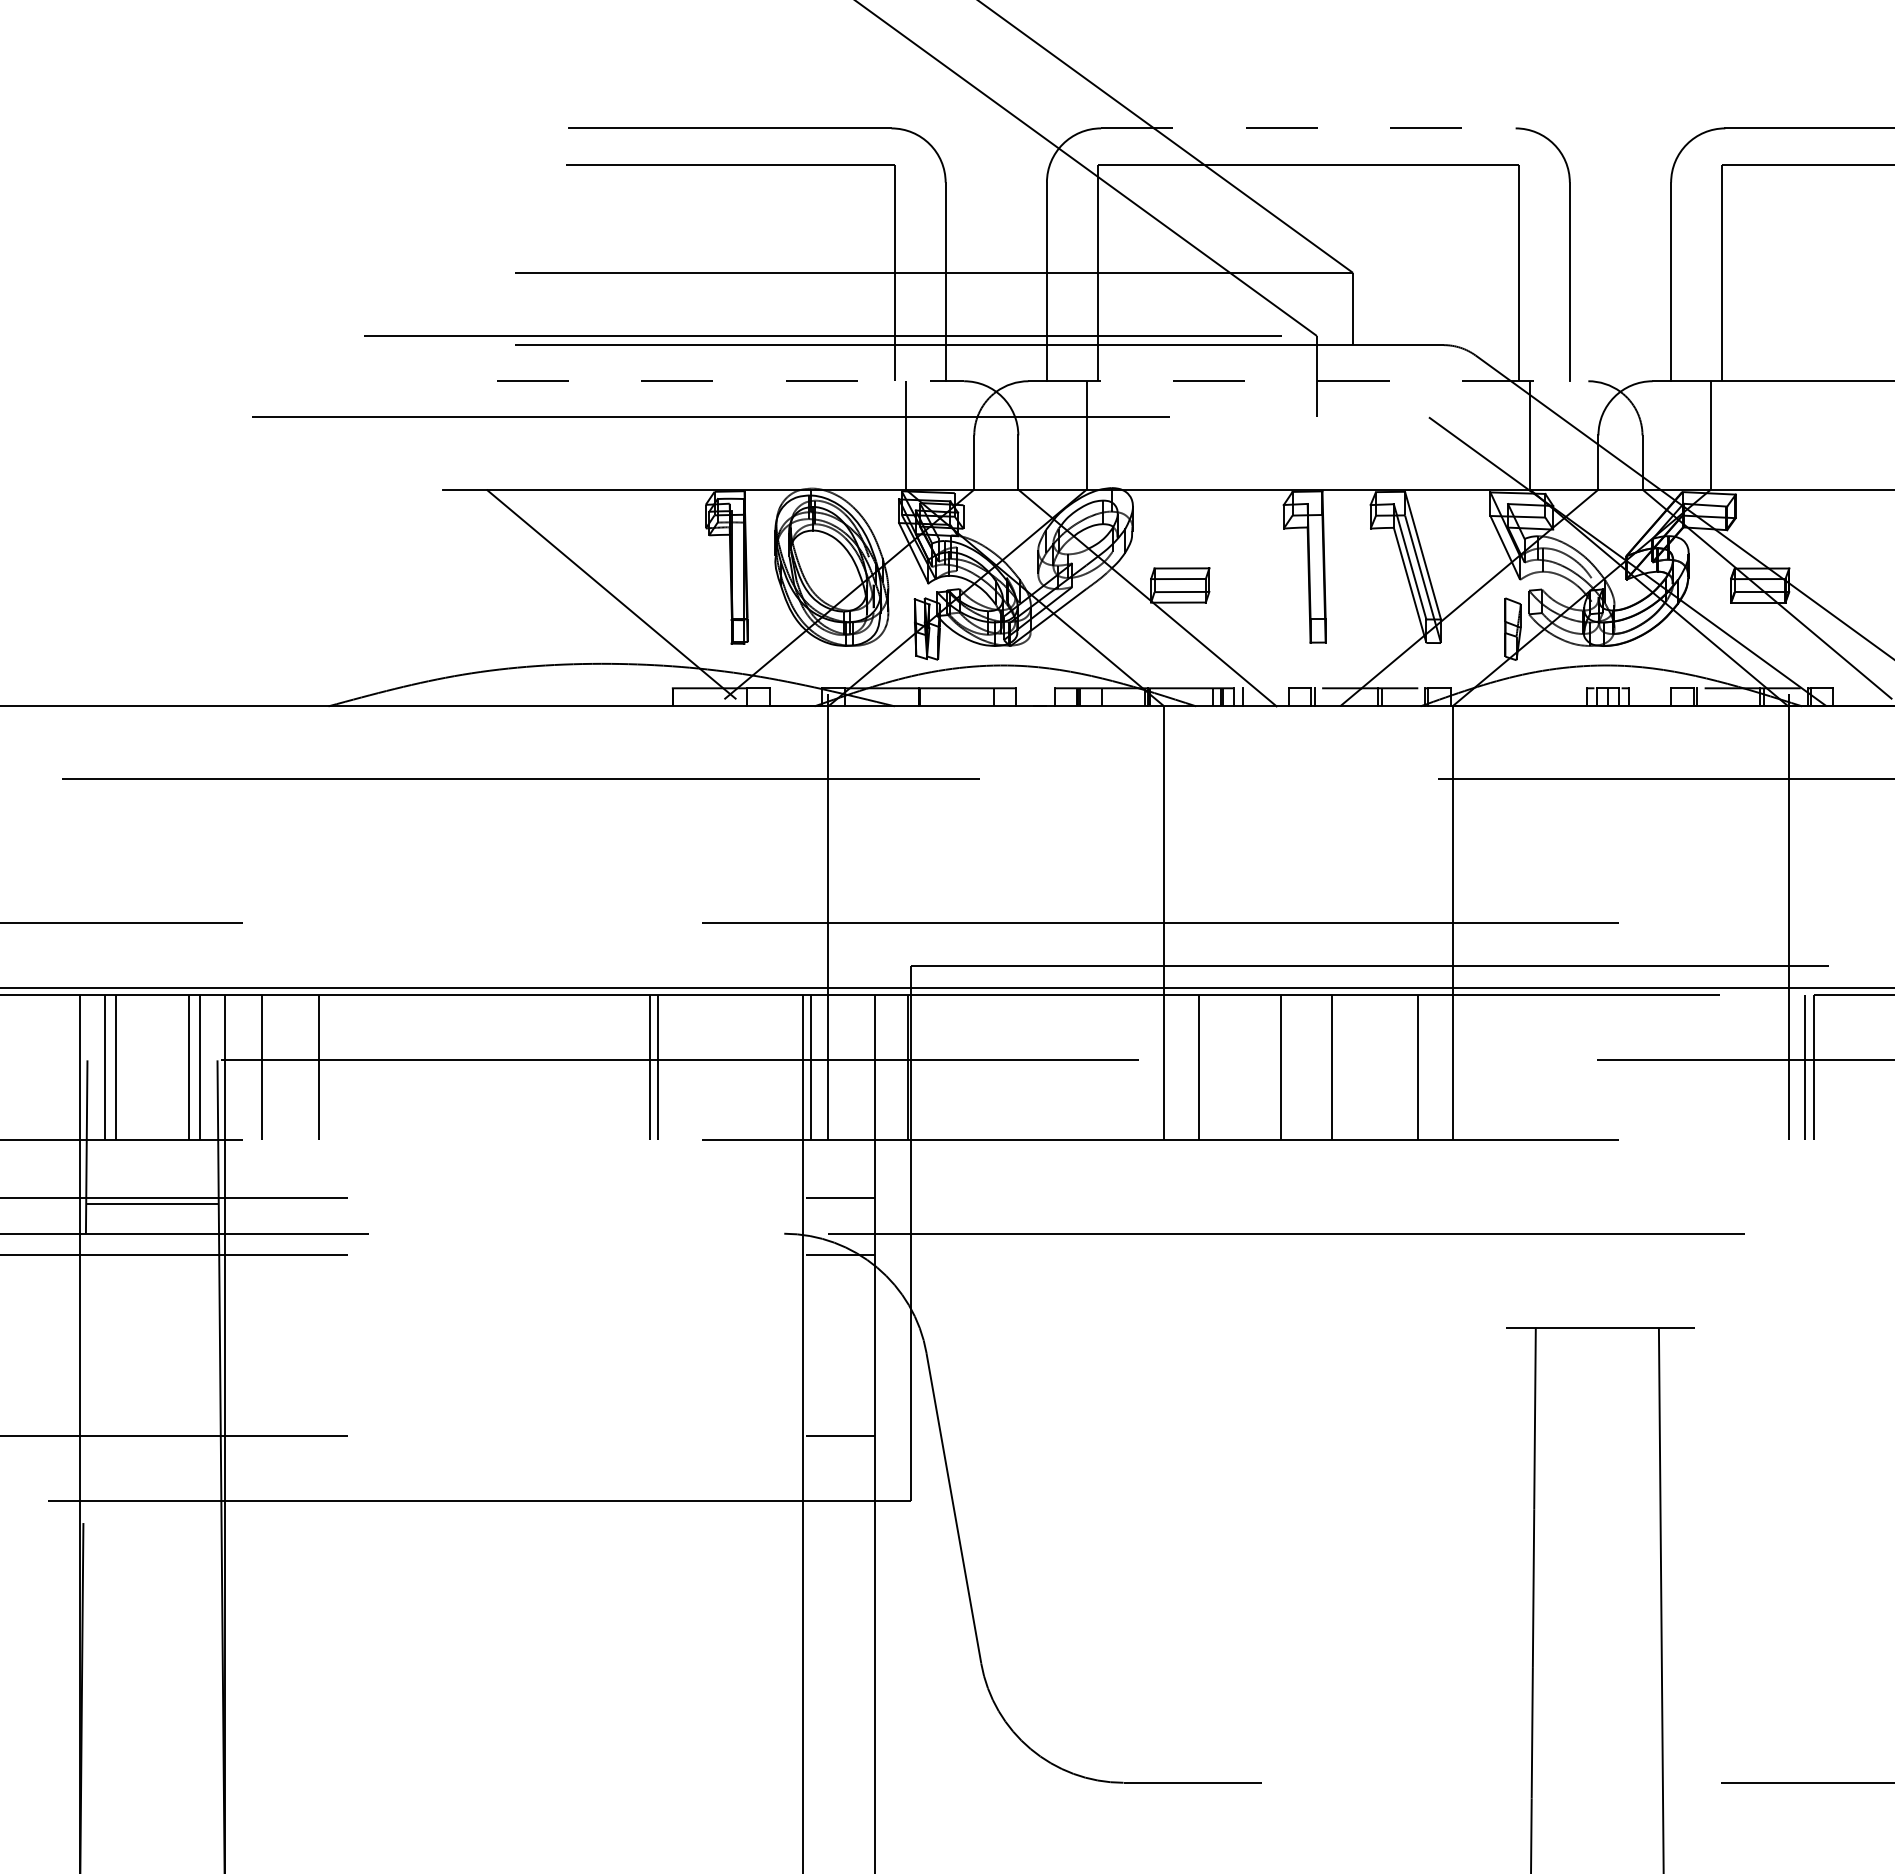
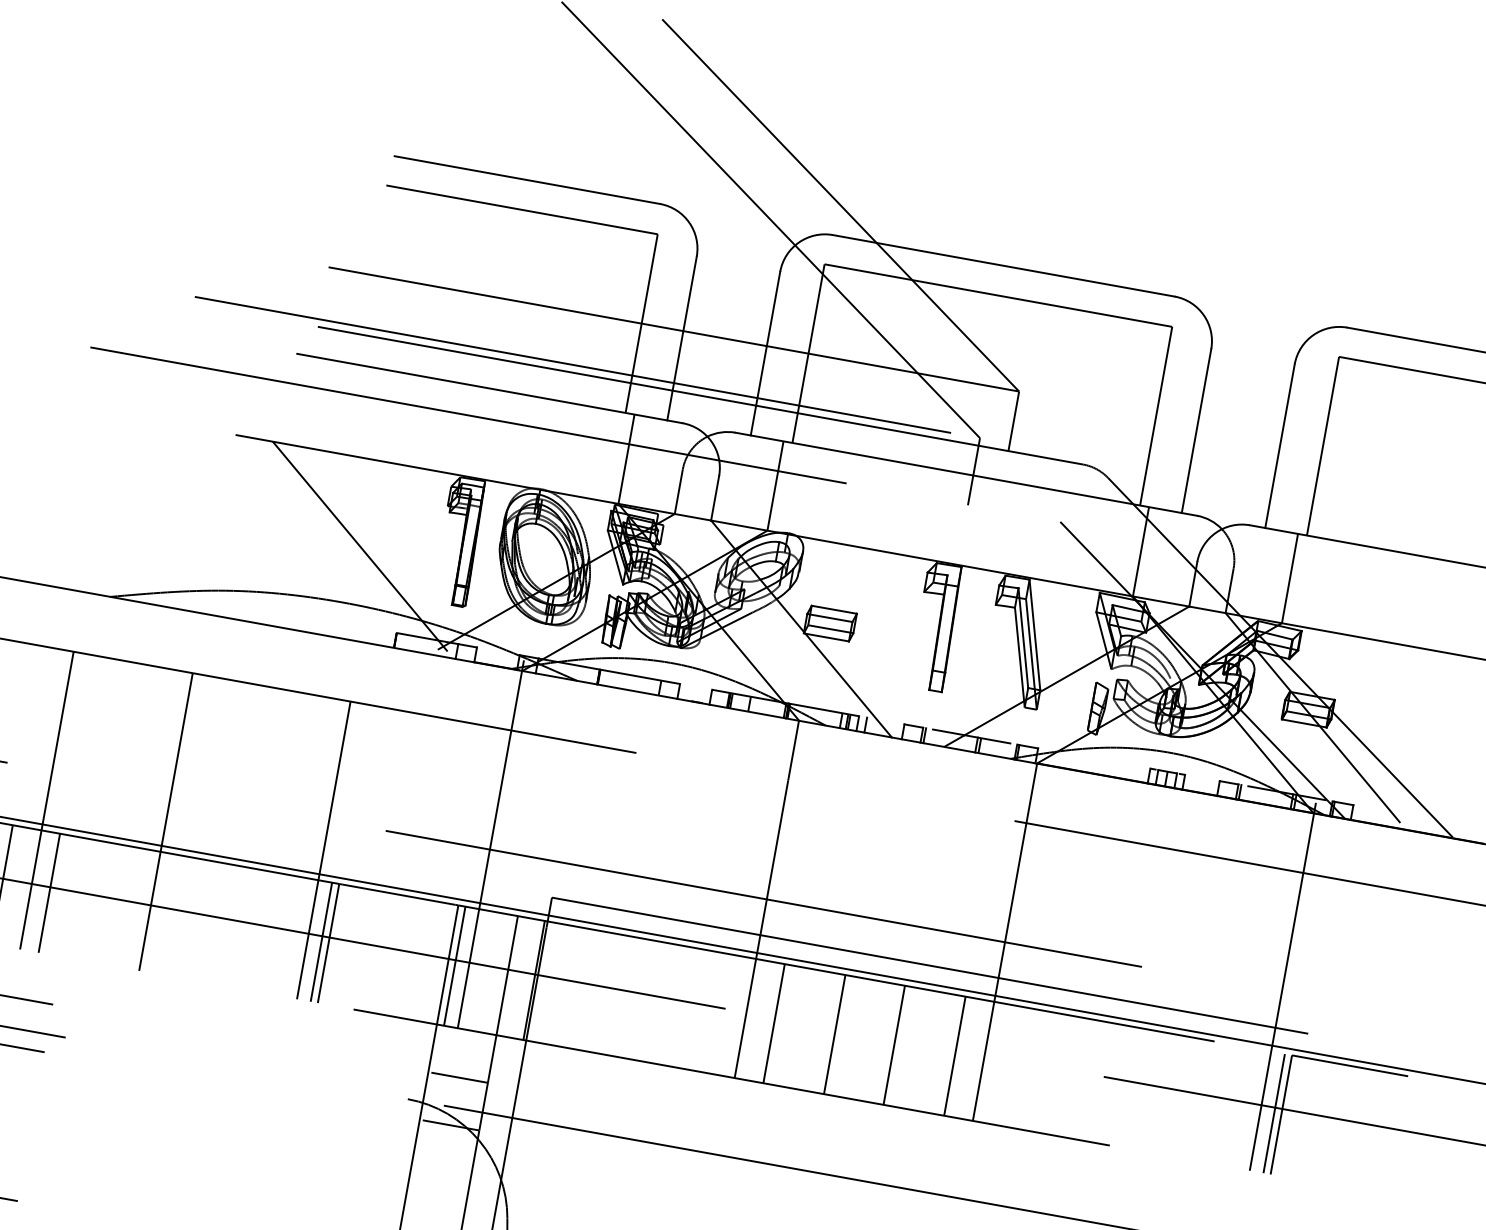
line: (1308, 128) -> (1003, 265), dashed -> solid
line: (730, 381) -> (489, 388), dashed -> solid
line: (1308, 381) -> (966, 474), dashed -> solid
line: (296, 958) -> (46, 799), added
line: (441, 958) -> (166, 821), added
line: (632, 958) -> (323, 849), added
line: (1280, 1067) -> (894, 1045), moved
line: (1332, 1067) -> (834, 1034), moved

